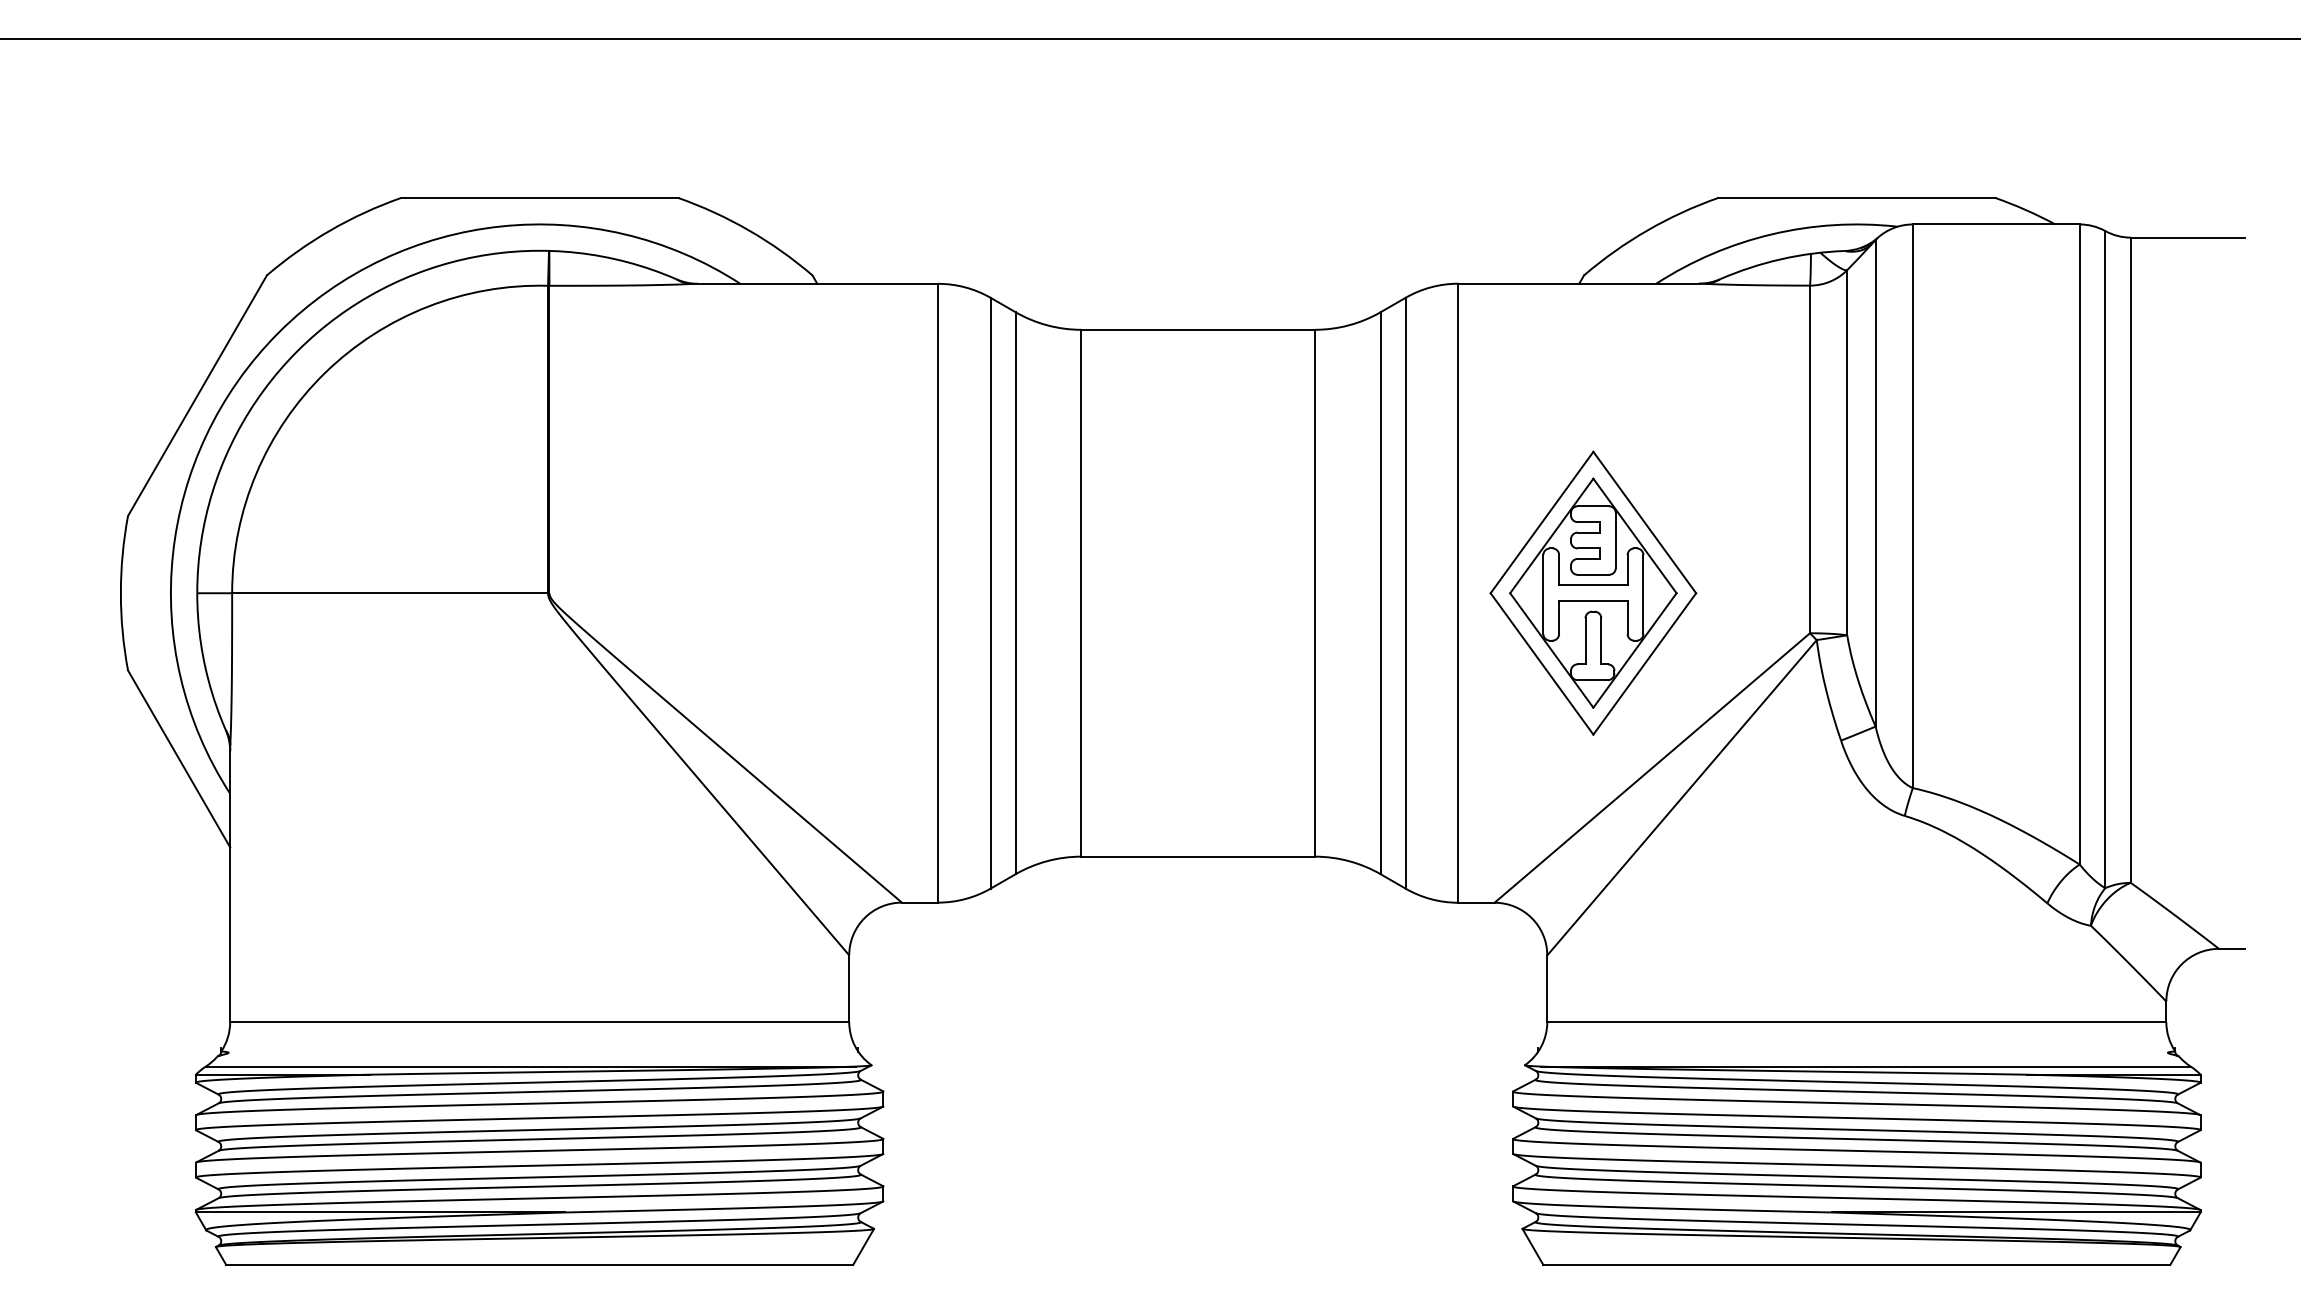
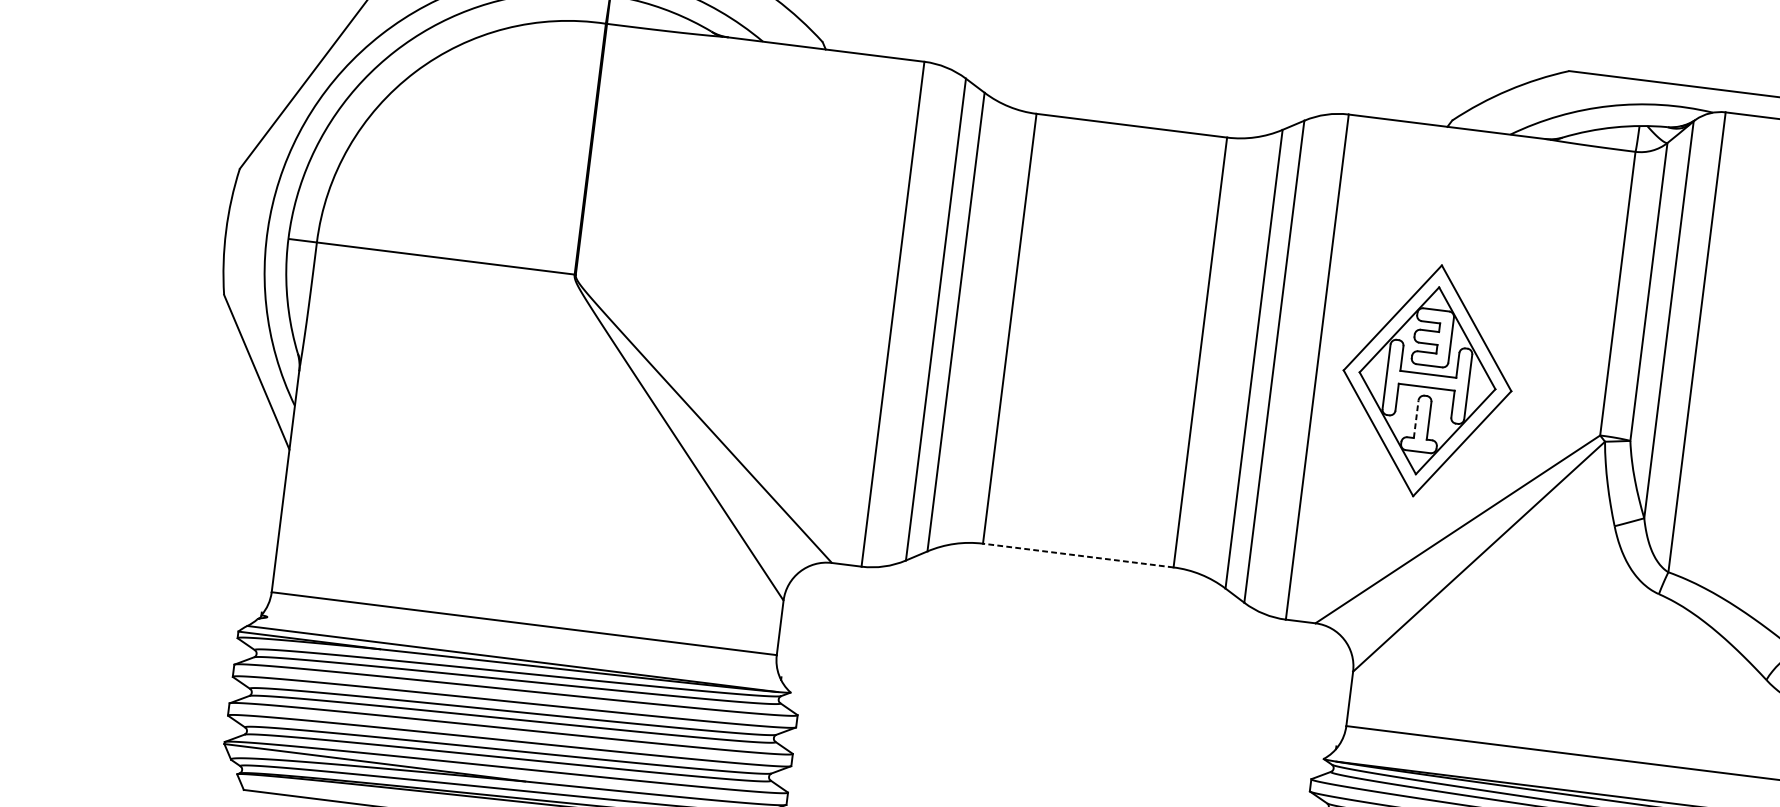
line: (1585, 640) -> (1416, 418), solid -> dashed
line: (1198, 856) -> (1078, 555), solid -> dashed

